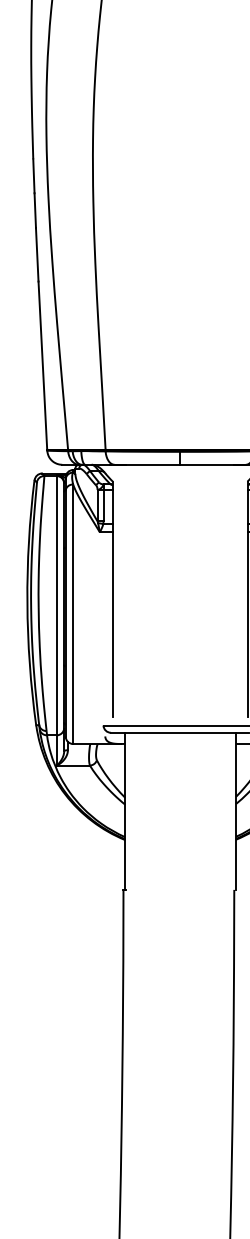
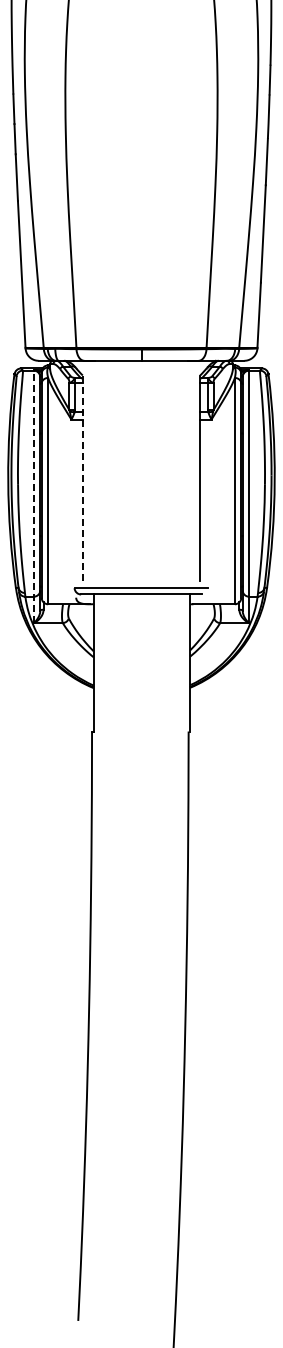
line: (112, 599) -> (82, 478), solid -> dashed
line: (56, 620) -> (33, 496), solid -> dashed

